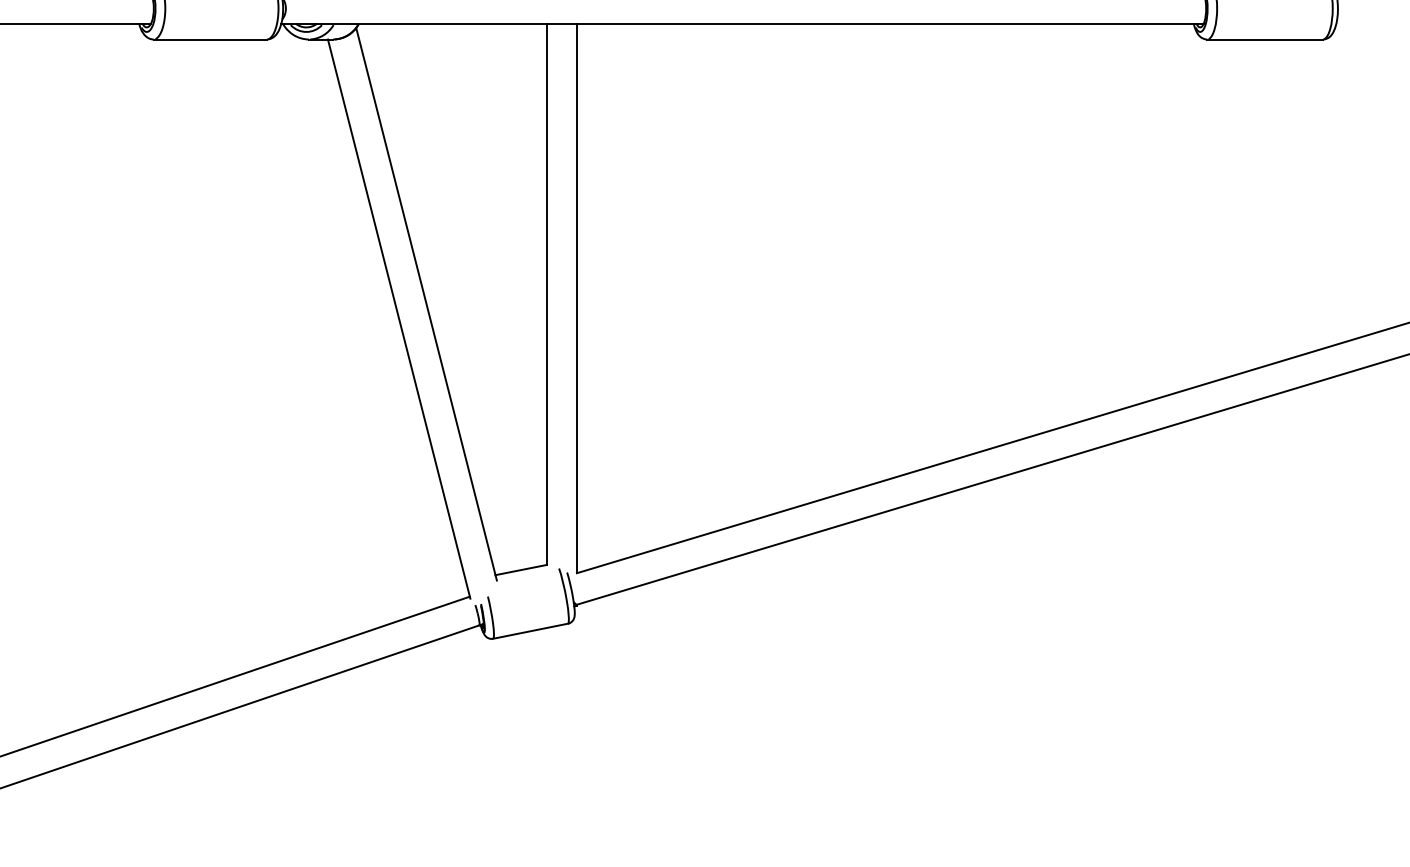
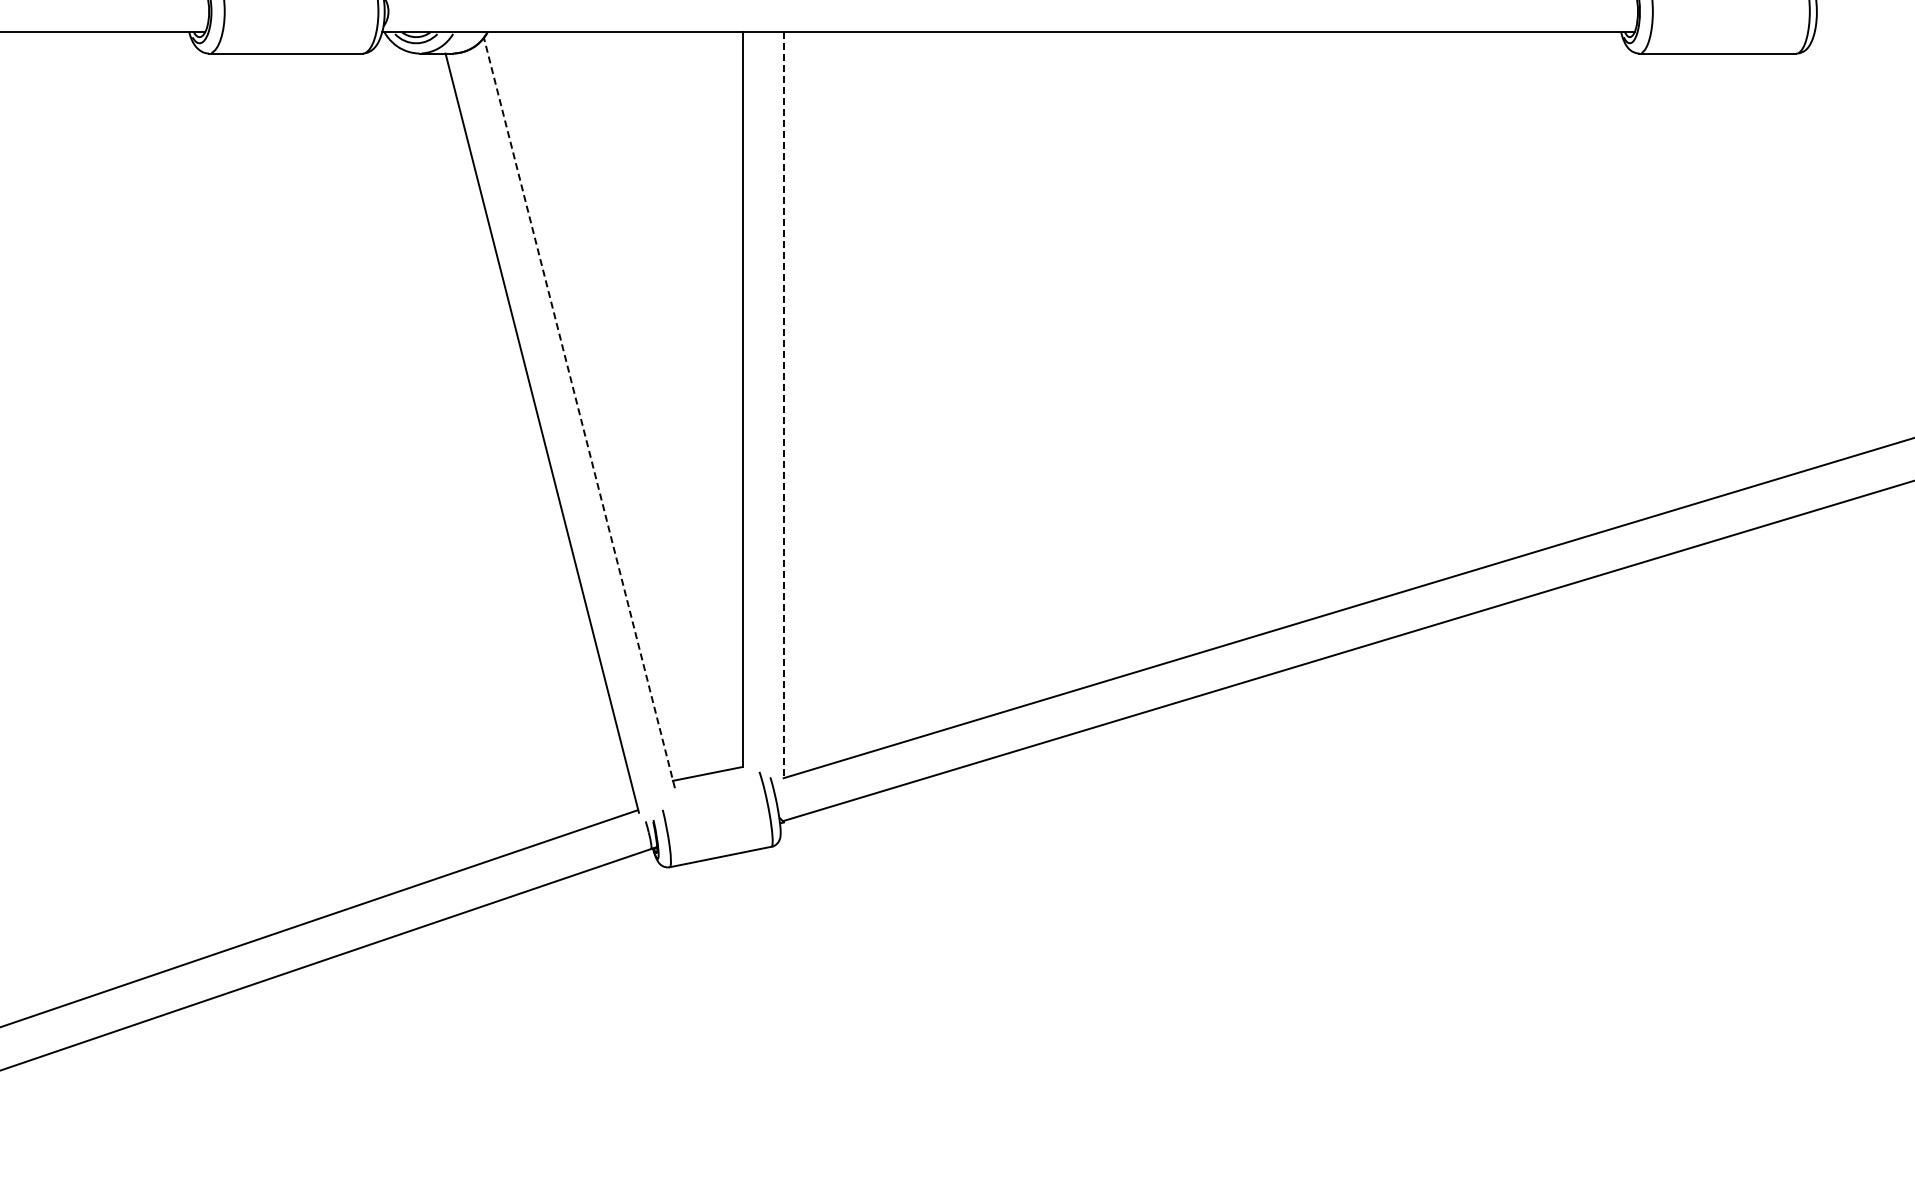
line: (576, 298) -> (783, 405), solid -> dashed
line: (426, 304) -> (579, 413), solid -> dashed

